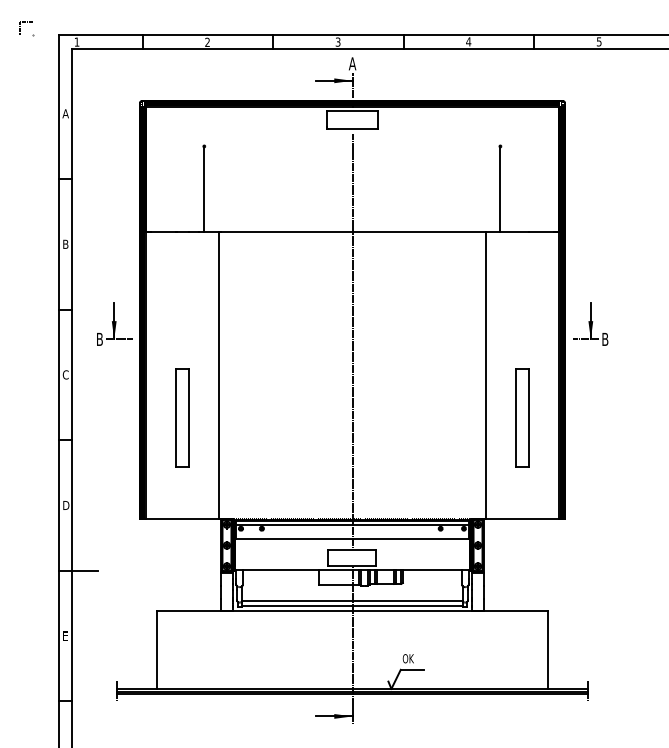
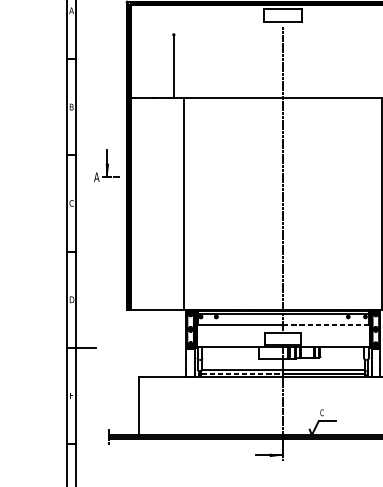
text: (99, 338) -> (96, 176), B -> A
part: (182, 417) -> (157, 234), removed
line: (411, 539) -> (326, 324), solid -> dashed
line: (297, 606) -> (242, 374), solid -> dashed
text: (409, 658) -> (325, 412), OK -> C

